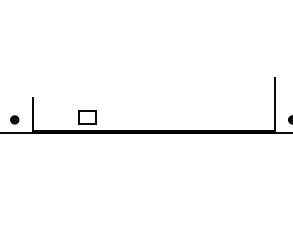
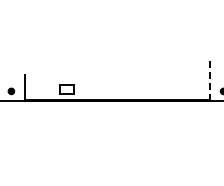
line: (274, 104) -> (209, 79), solid -> dashed

